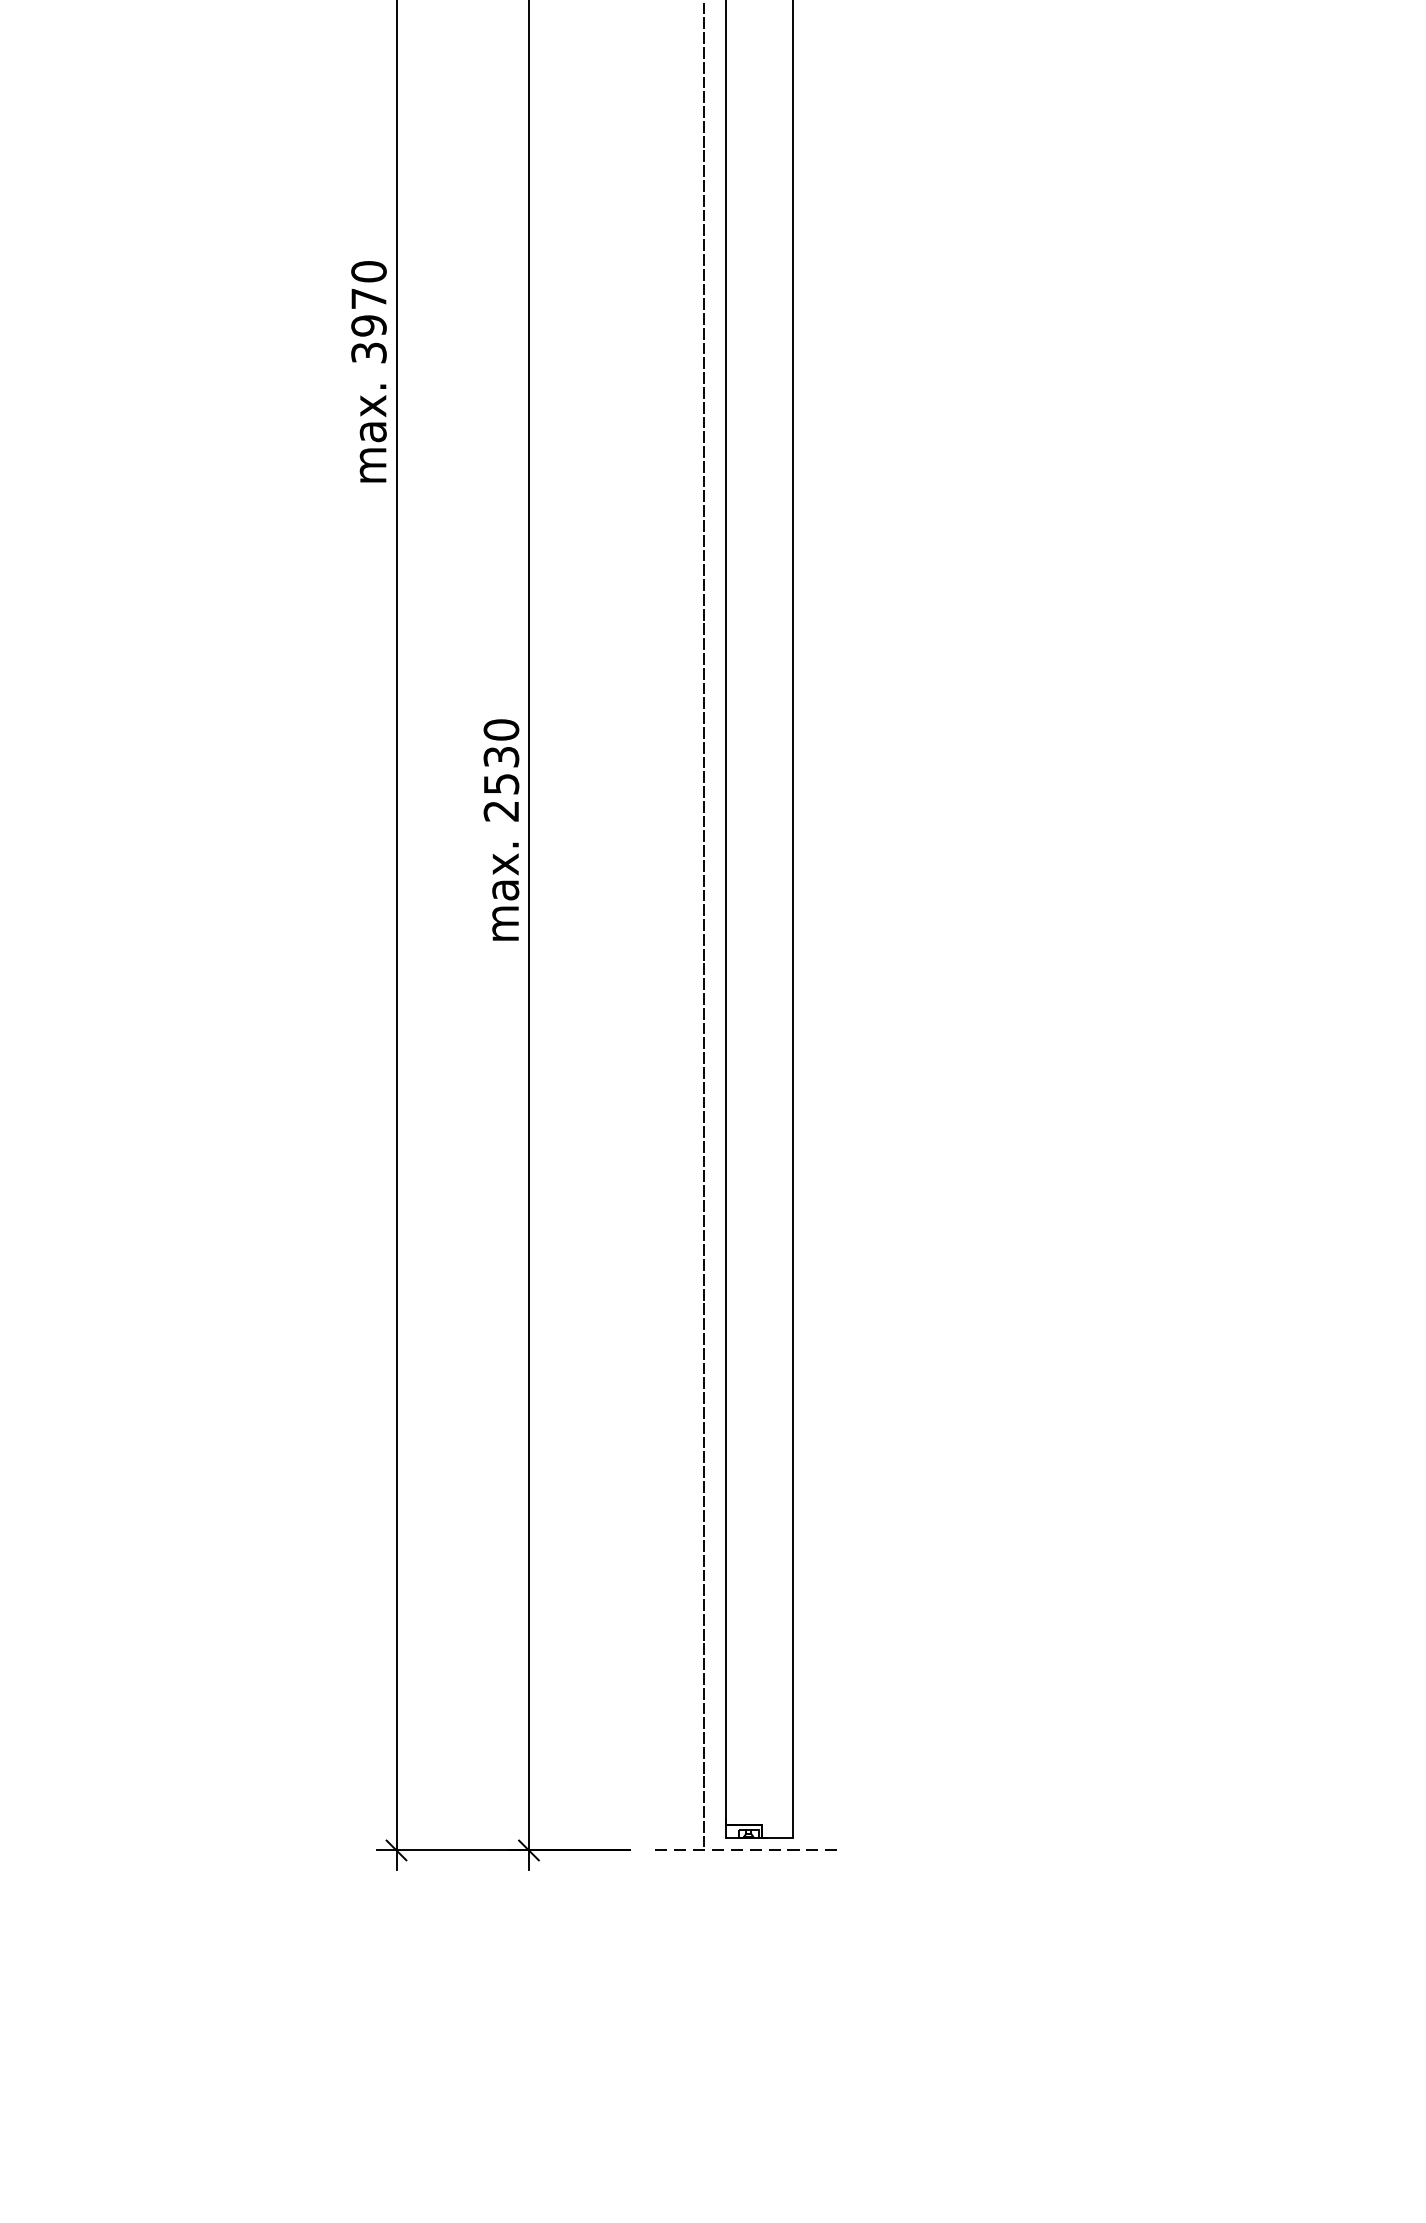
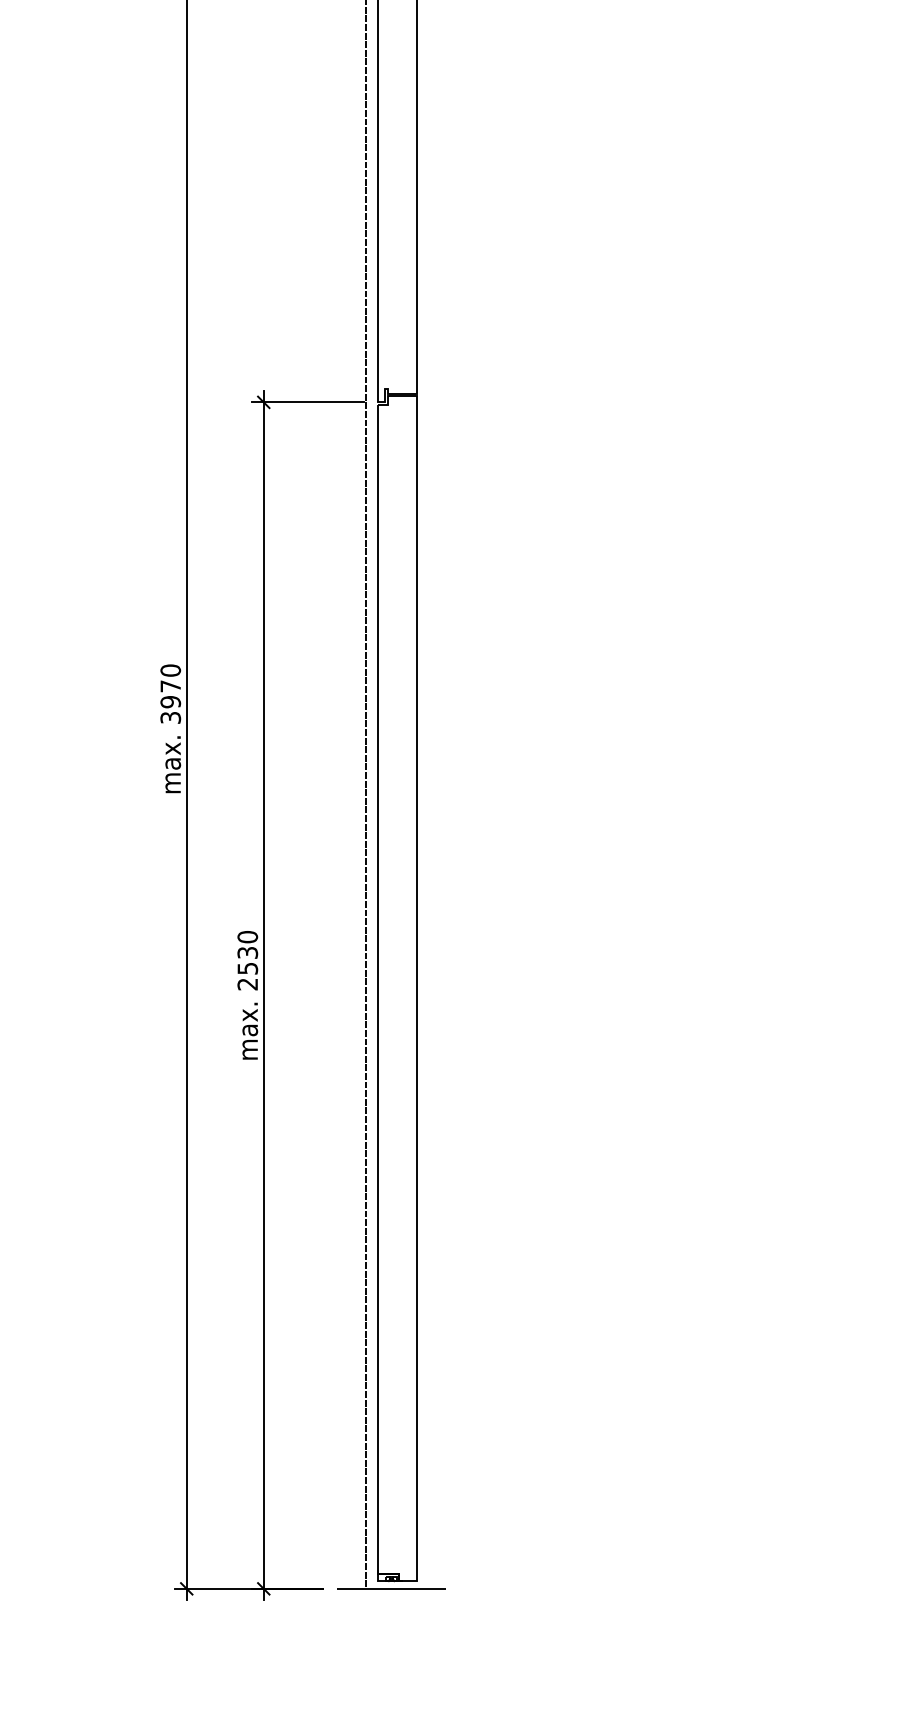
line: (750, 1849) -> (392, 1588), dashed -> solid

